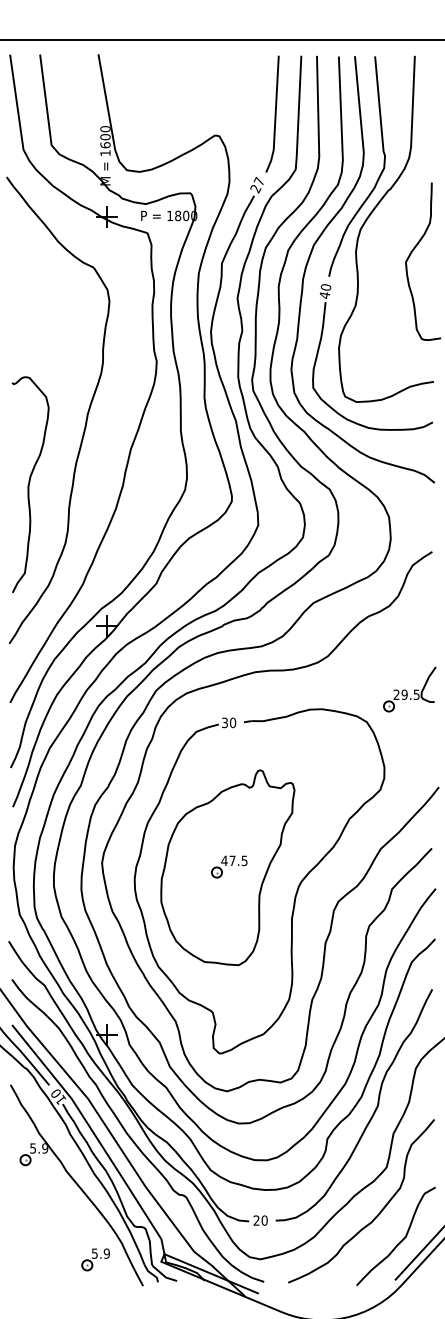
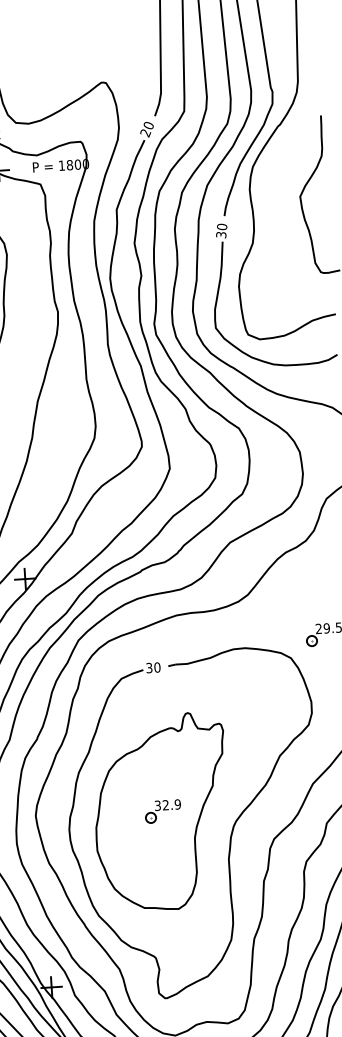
text: (258, 180) -> (147, 124), 27 -> 20
text: (324, 295) -> (221, 235), 40 -> 30
text: (234, 860) -> (167, 804), 47.5 -> 32.9

